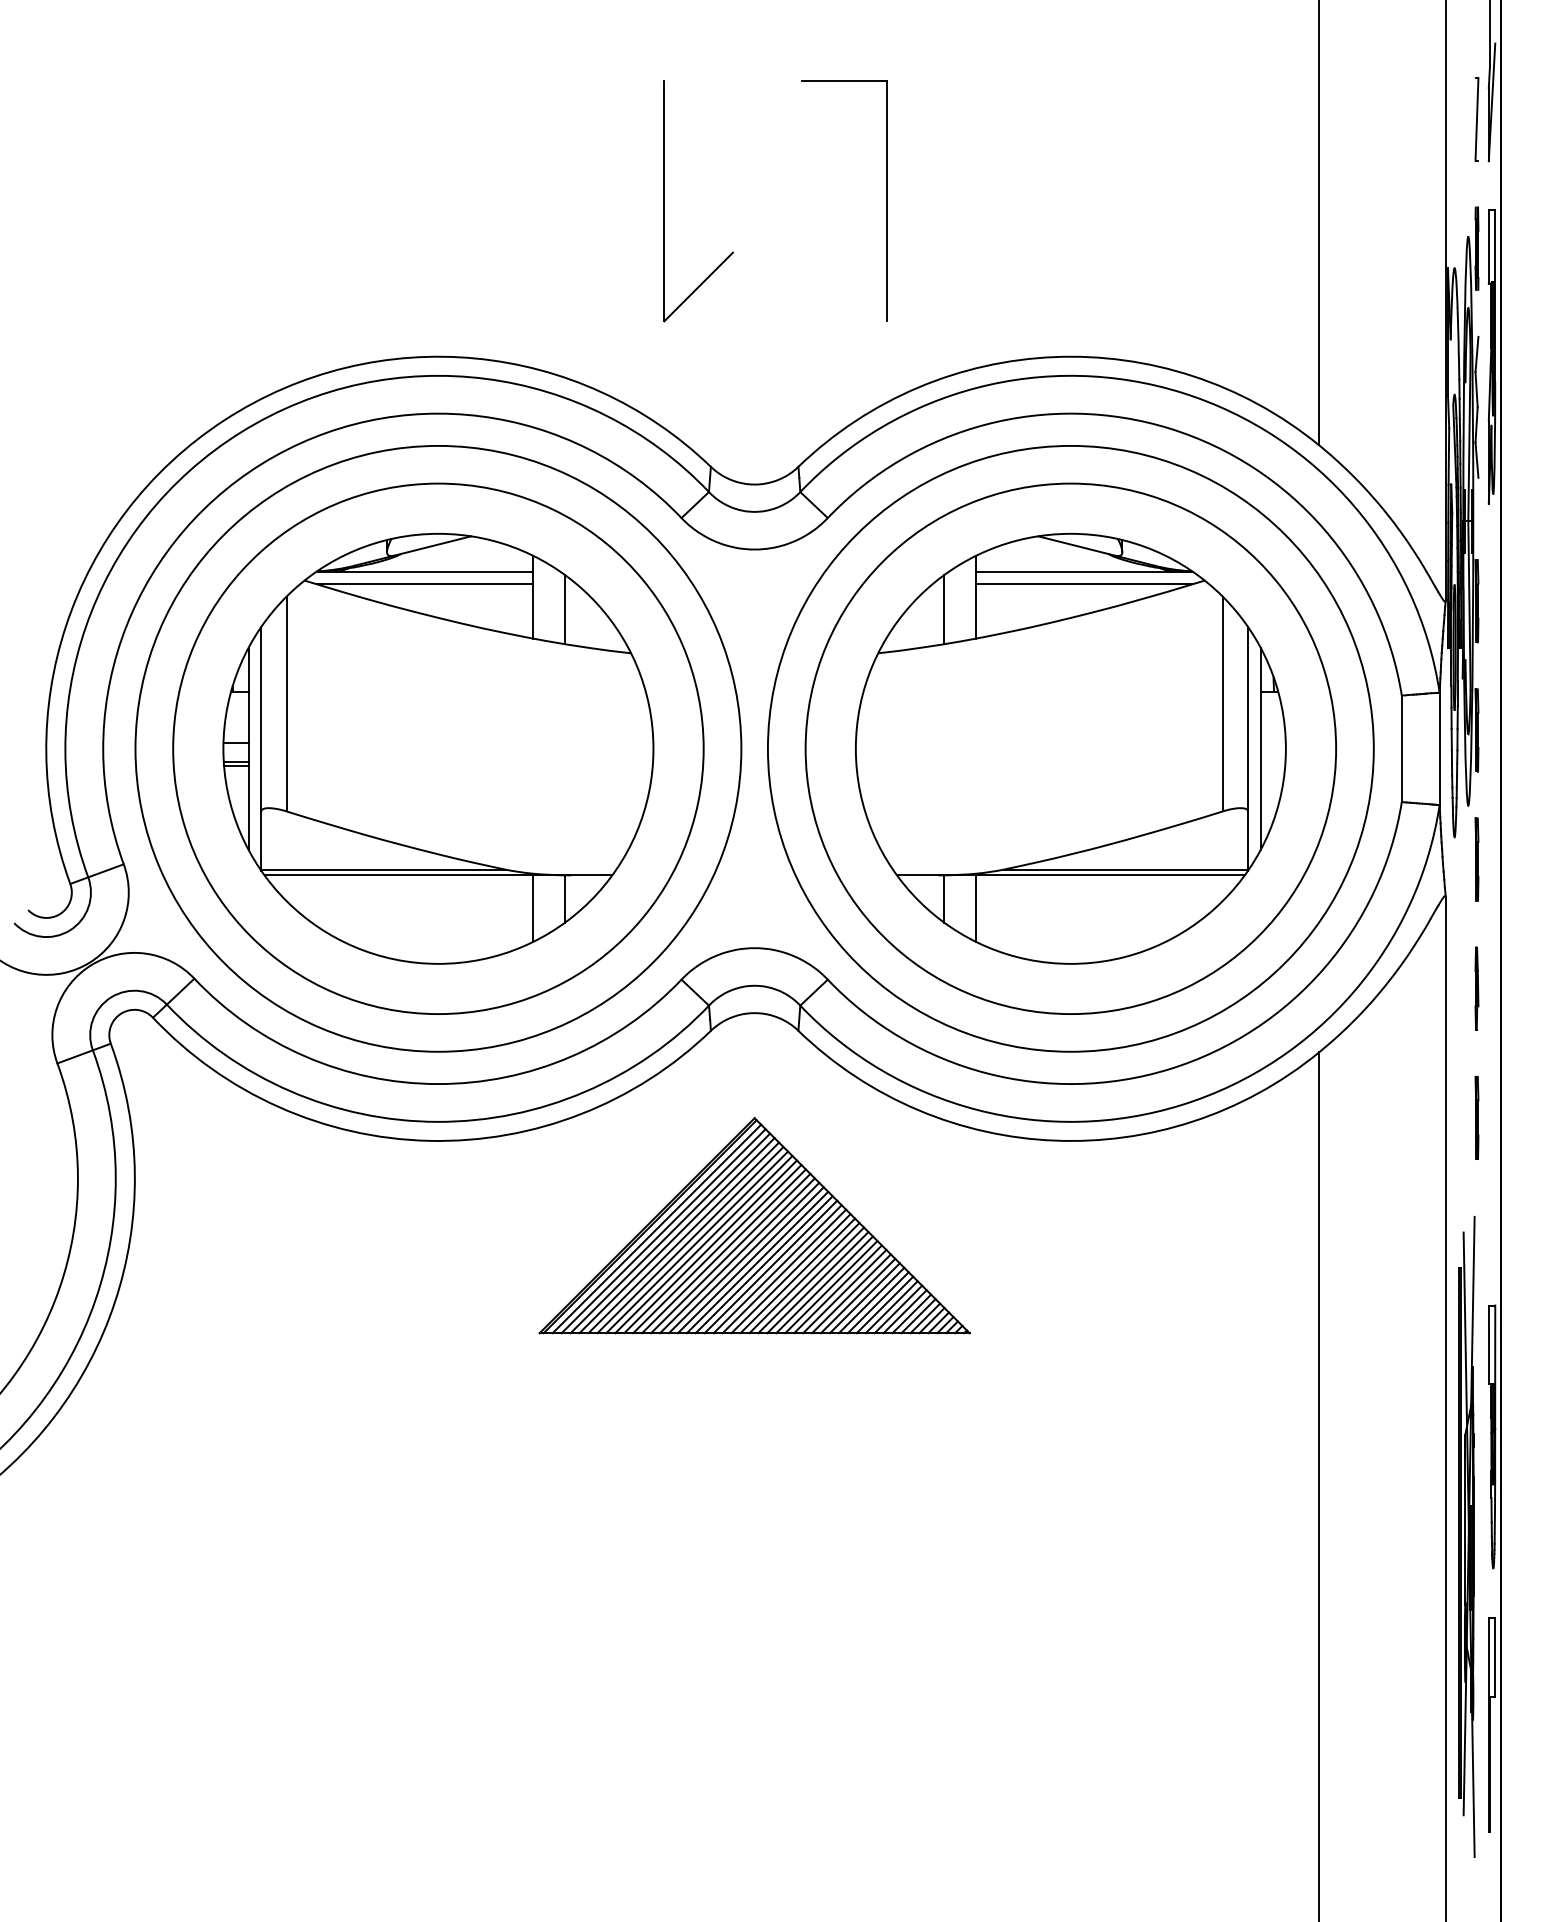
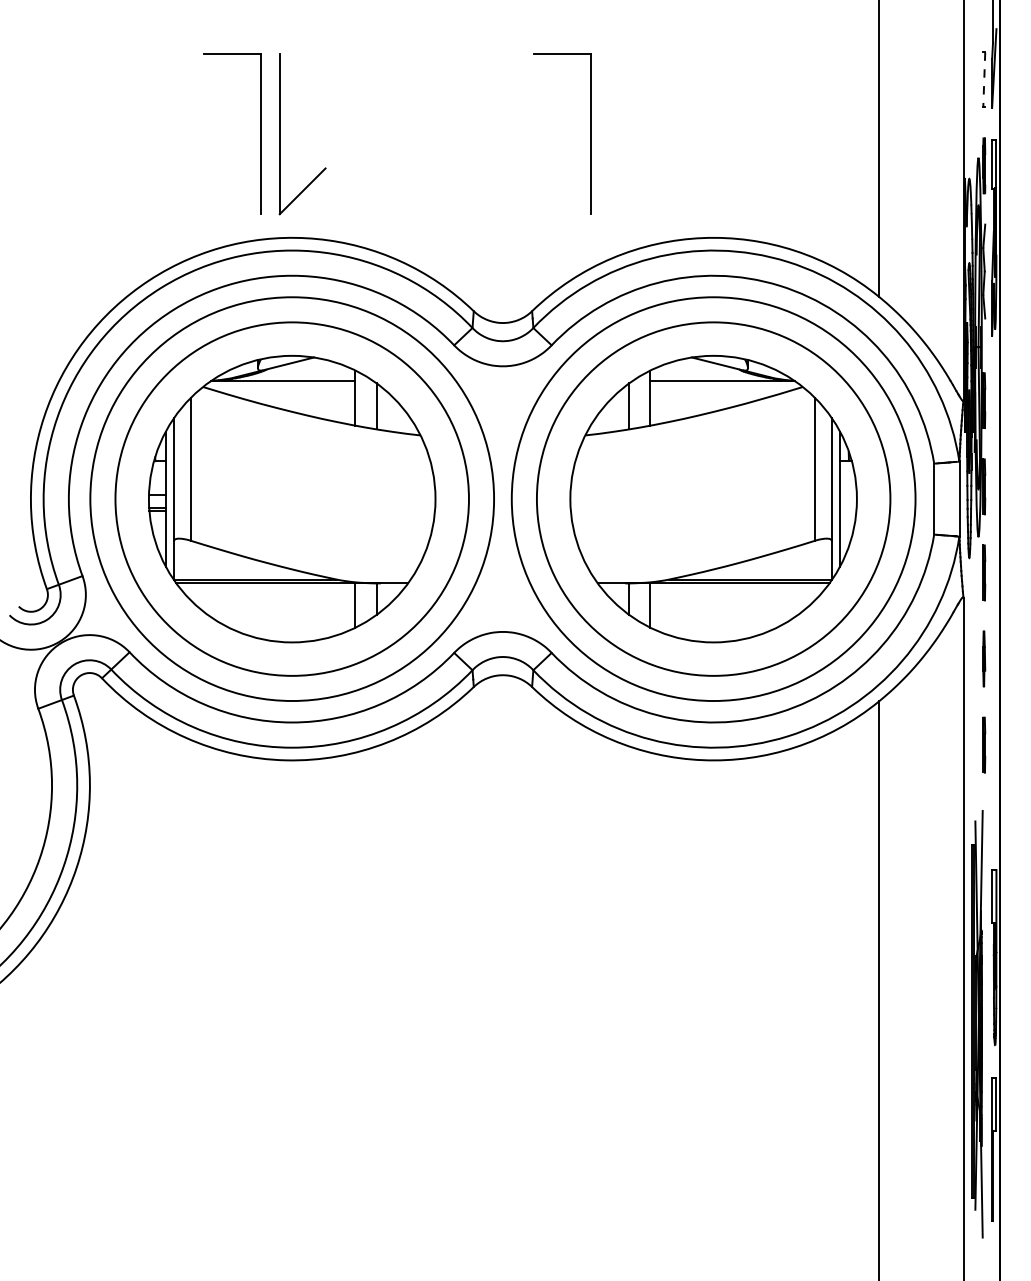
line: (1477, 120) -> (984, 80), solid -> dashed
part: (390, 200) -> (260, 133), added
part: (665, 201) -> (280, 134), moved
line: (425, 584) -> (283, 389), removed
line: (1084, 584) -> (722, 389), removed
part: (753, 1225) -> (502, 816), removed

